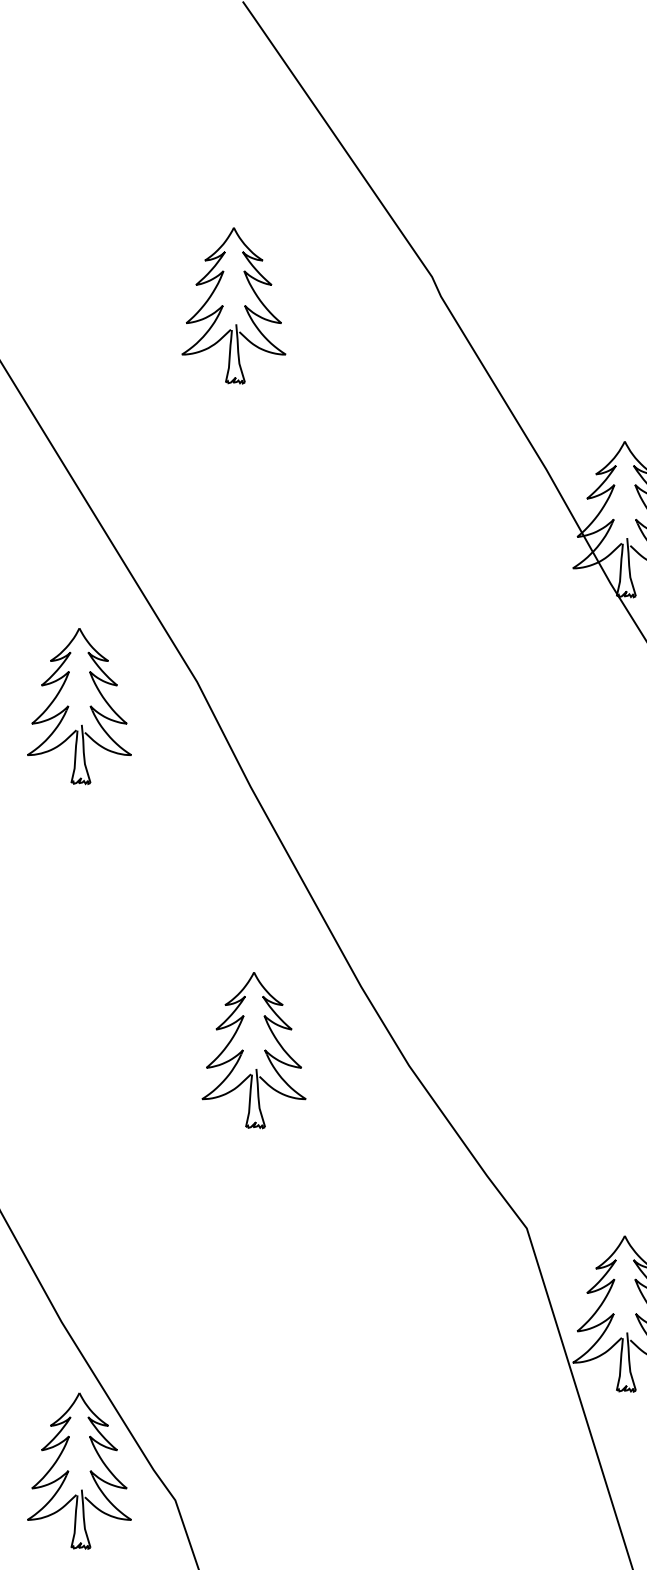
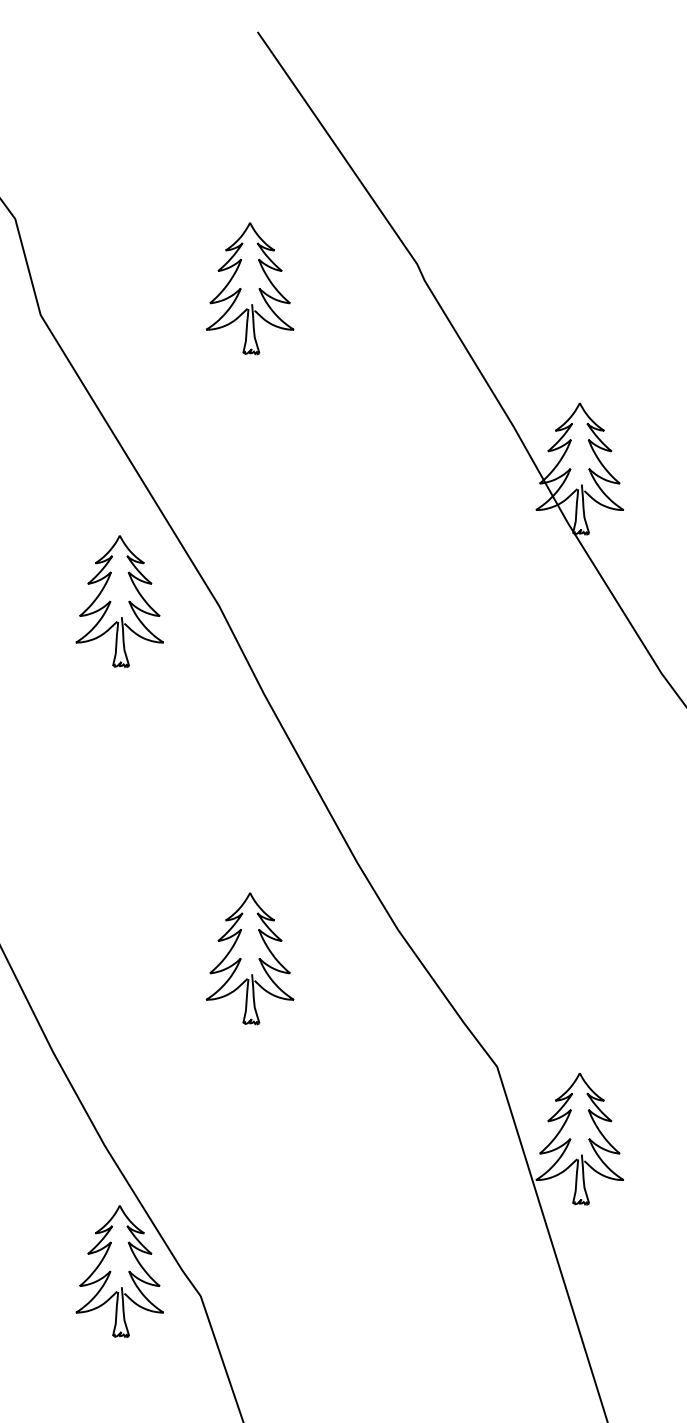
part: (79, 706) -> (119, 601), moved
part: (253, 1050) -> (249, 958), moved

